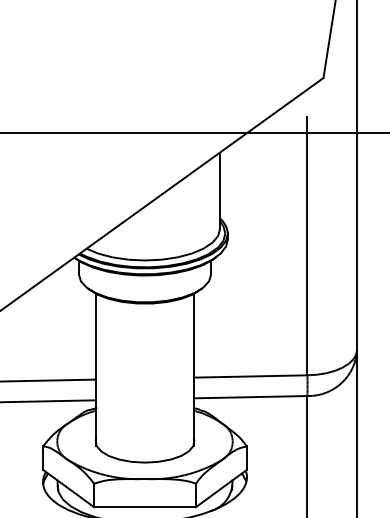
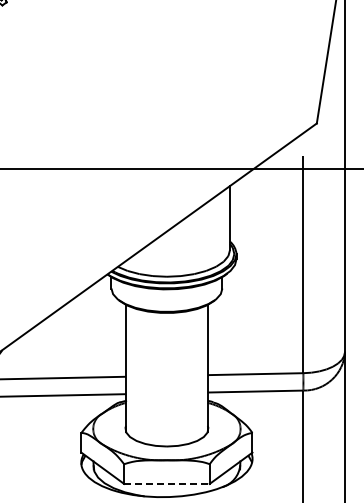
line: (144, 506) -> (166, 483), solid -> dashed

